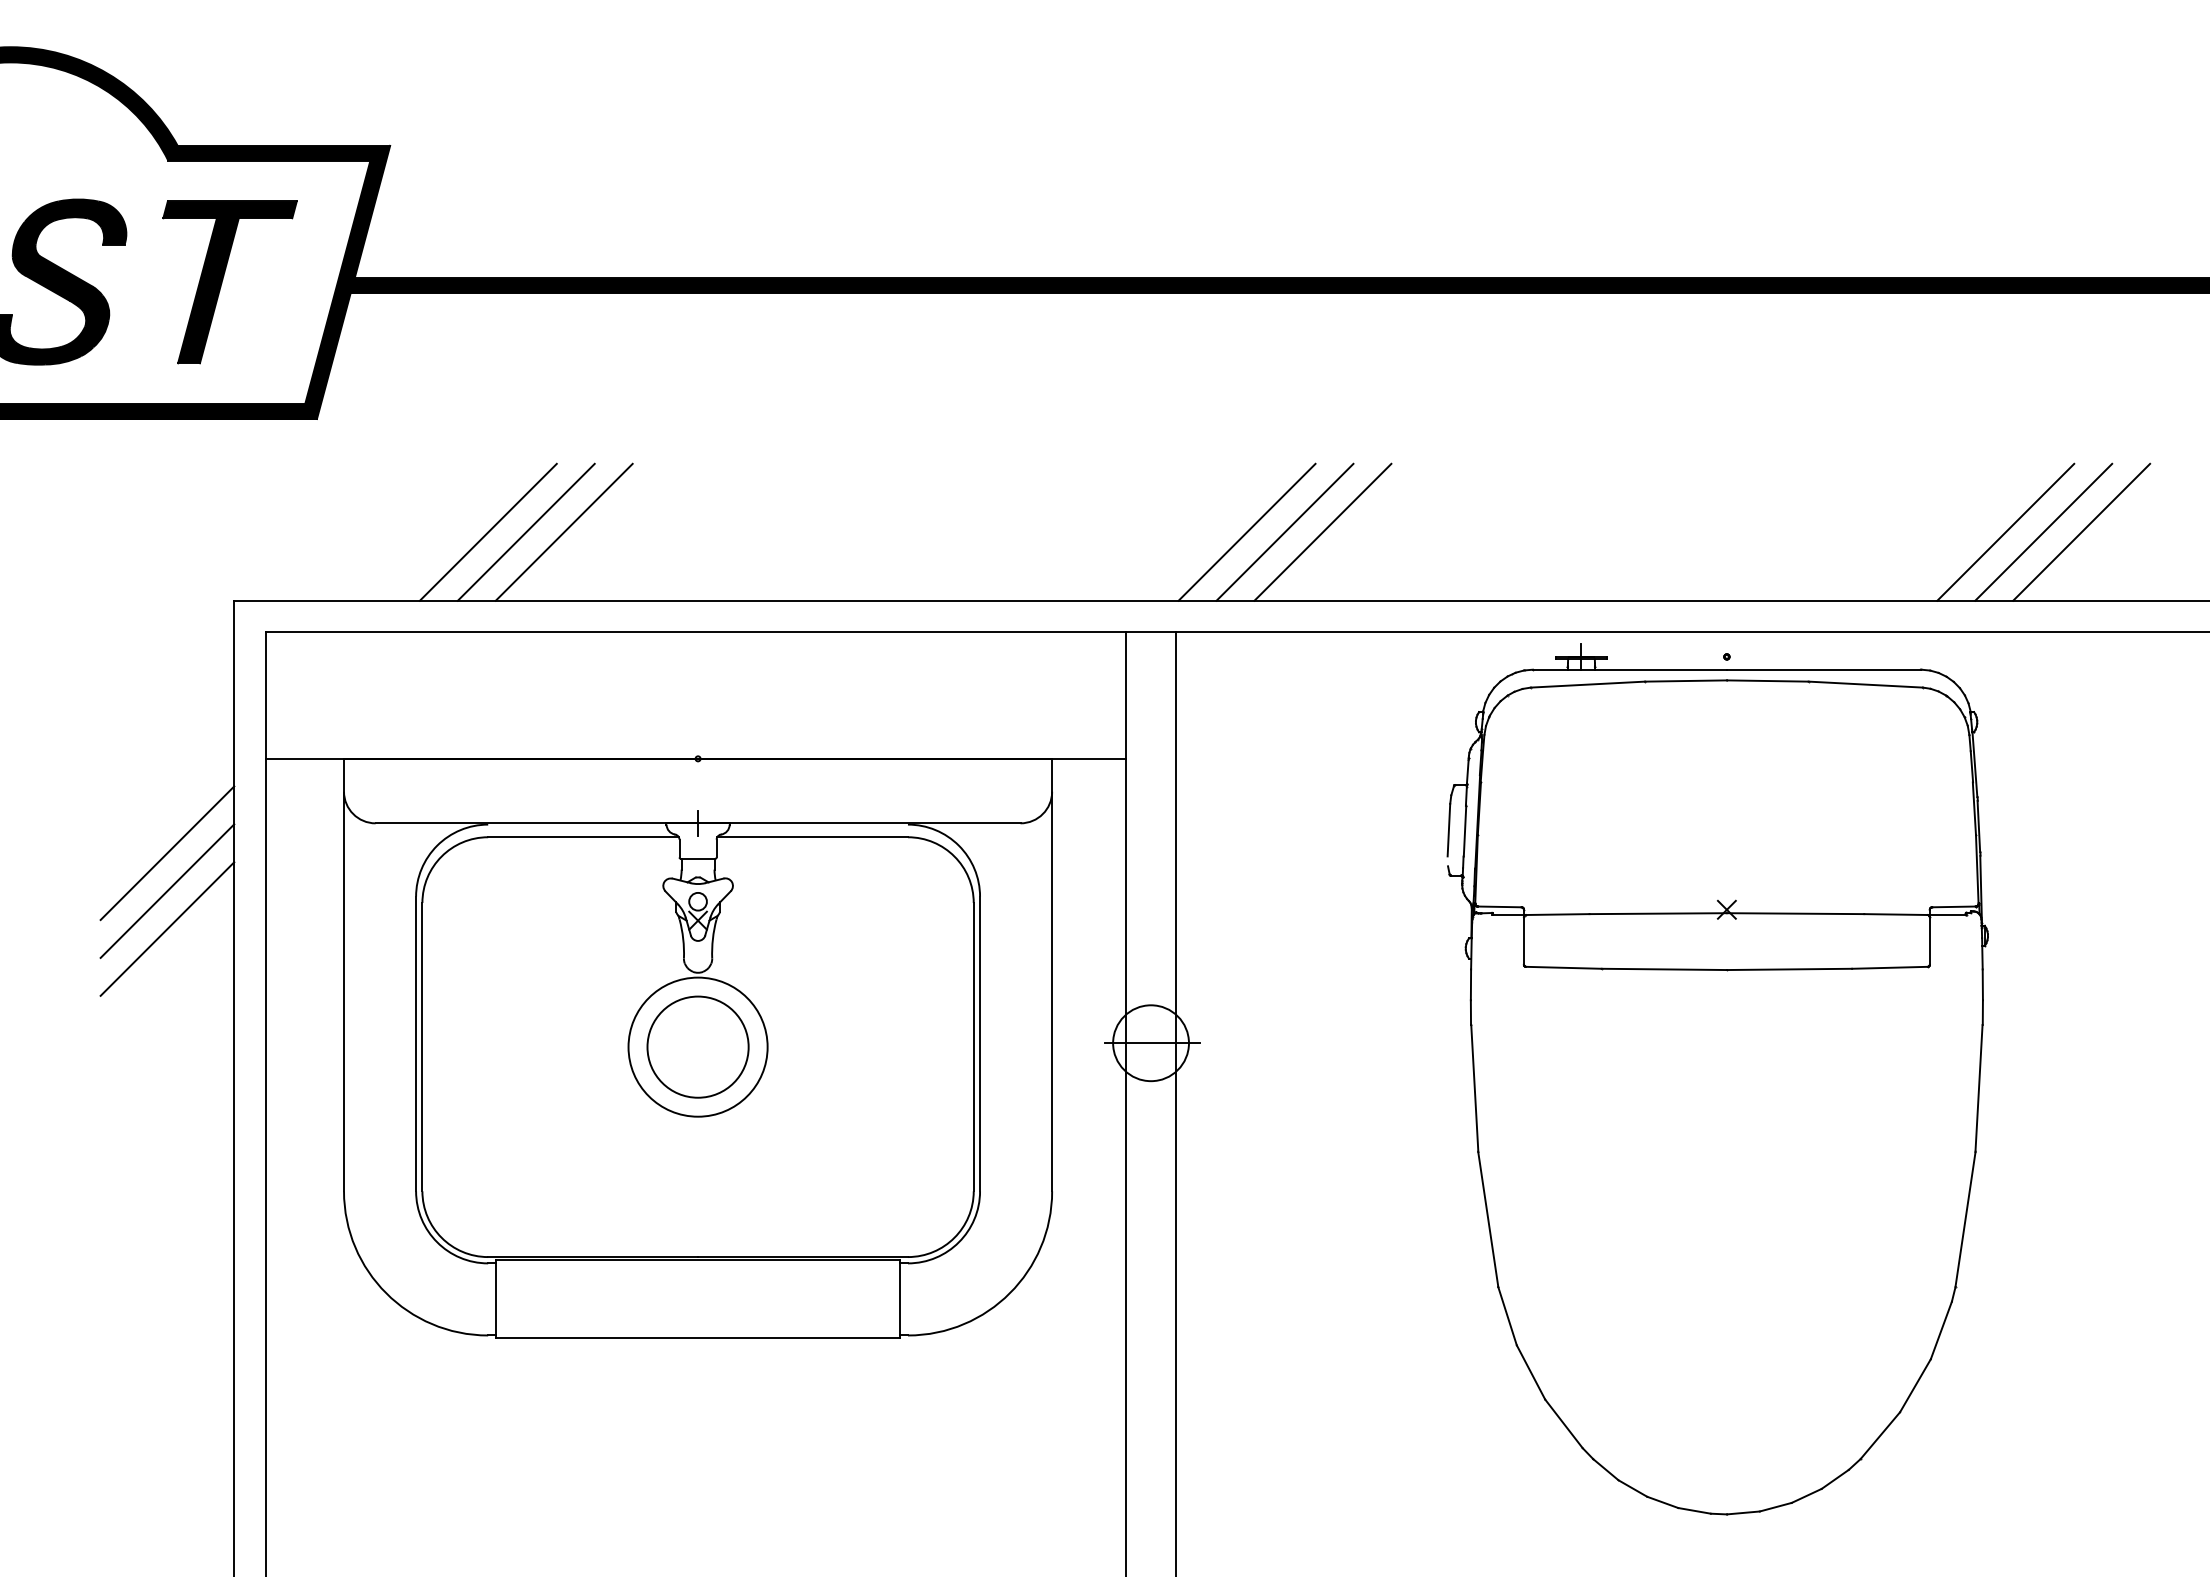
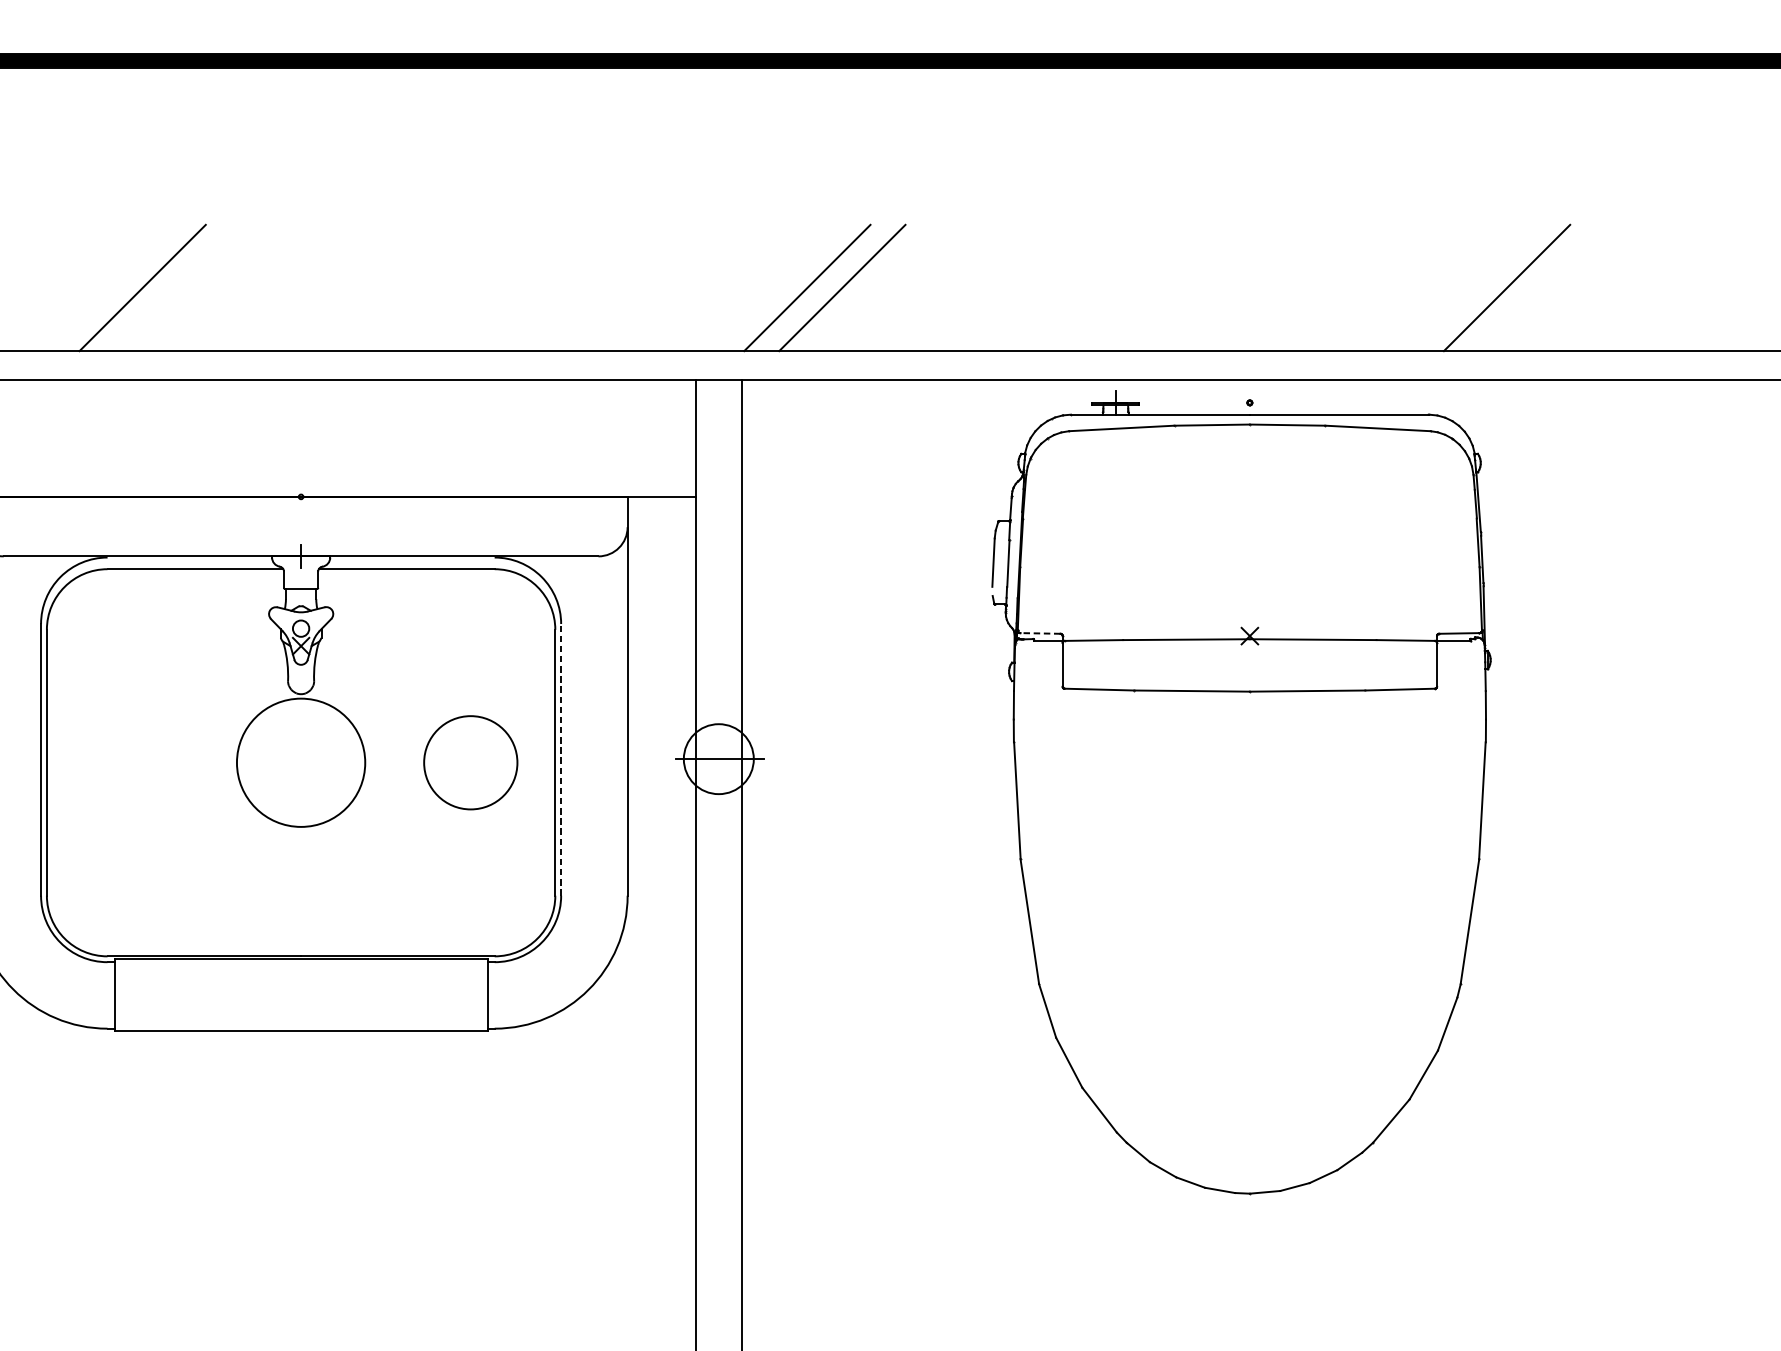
line: (487, 531) -> (106, 287), removed
line: (563, 531) -> (177, 287), removed
line: (1322, 531) -> (876, 287), removed
line: (2043, 531) -> (1541, 287), removed
line: (2081, 531) -> (1576, 287), removed
line: (1499, 906) -> (1040, 633), solid -> dashed
line: (980, 1043) -> (561, 759), solid -> dashed
circle: (697, 1046) -> (470, 762), moved

